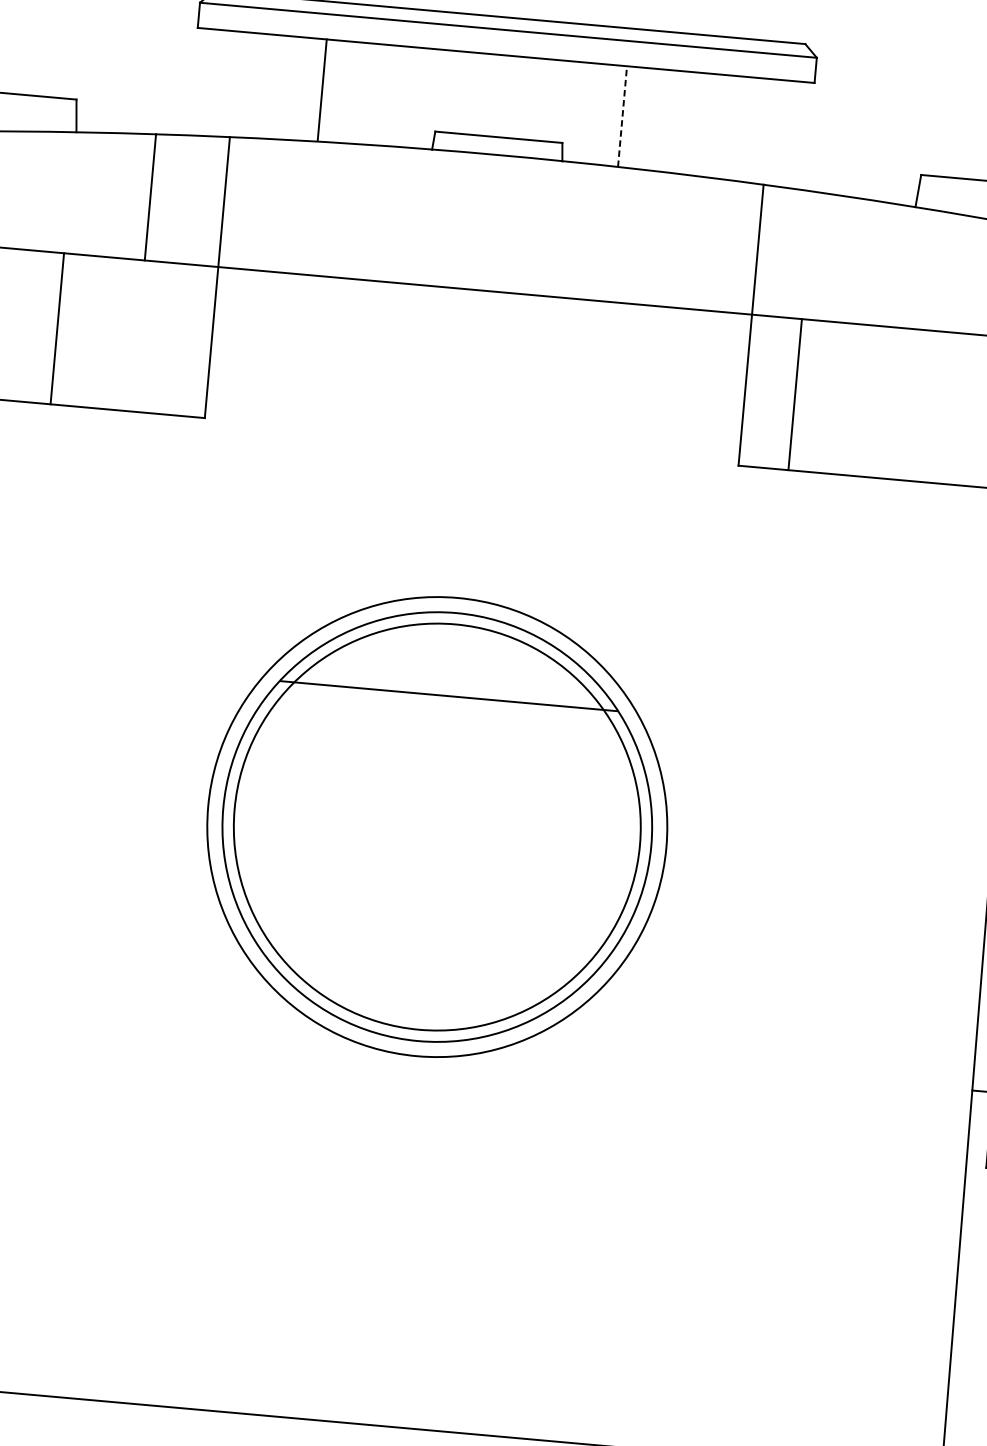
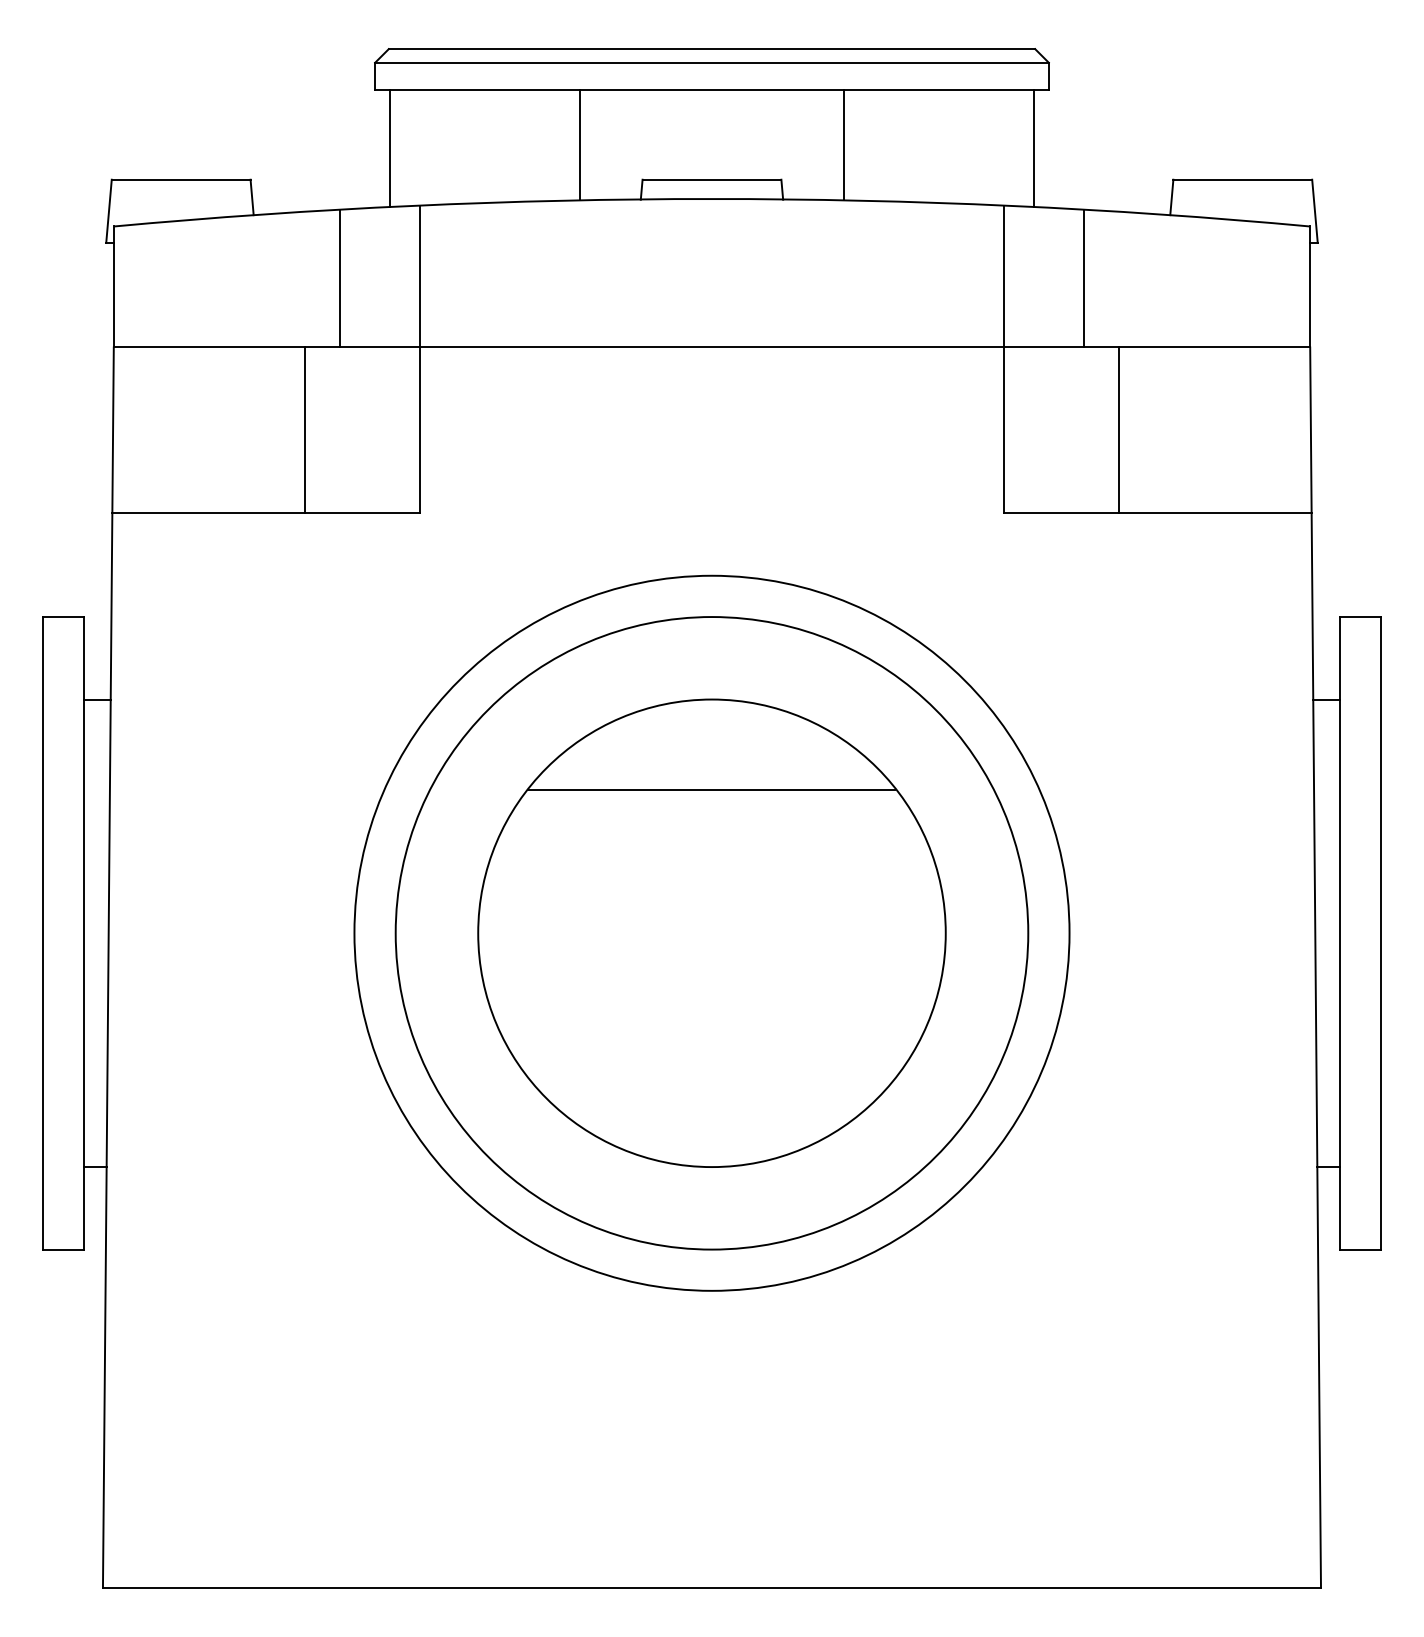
line: (207, 82) -> (390, 148), added
line: (321, 89) -> (579, 145), moved
line: (622, 116) -> (844, 145), dashed -> solid
line: (795, 134) -> (1033, 148), added
line: (830, 258) -> (1083, 278), added
line: (56, 328) -> (304, 429), moved
line: (795, 394) -> (1119, 429), moved
circle: (436, 826) -> (711, 932), size x1.43
circle: (436, 827) -> (711, 933), size x1.43

